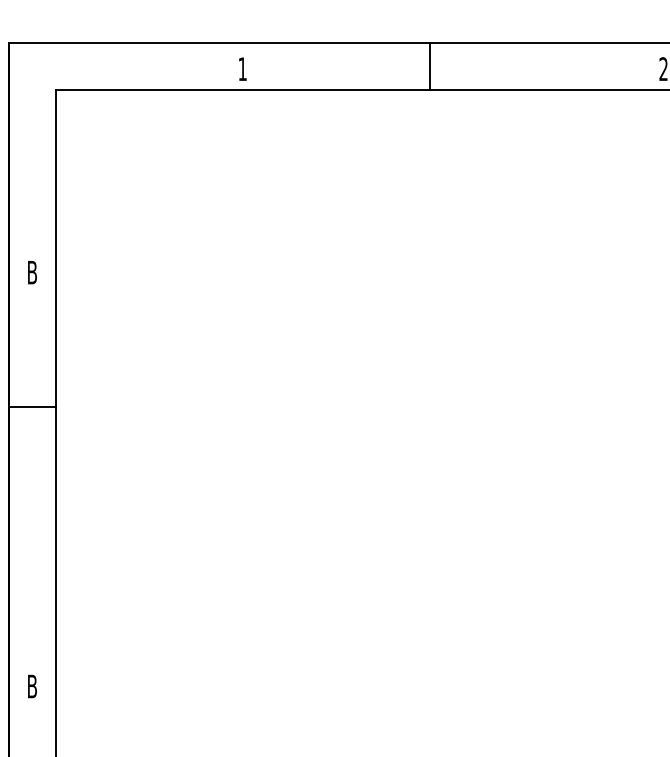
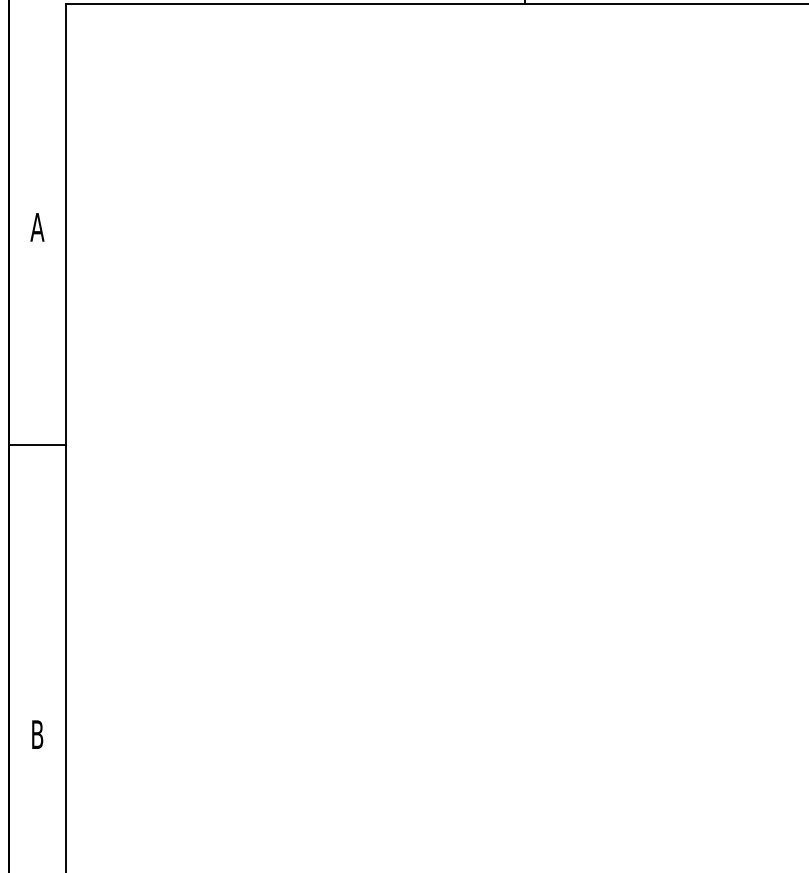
text: (31, 272) -> (36, 227), B -> A
line: (32, 407) -> (37, 445), moved

